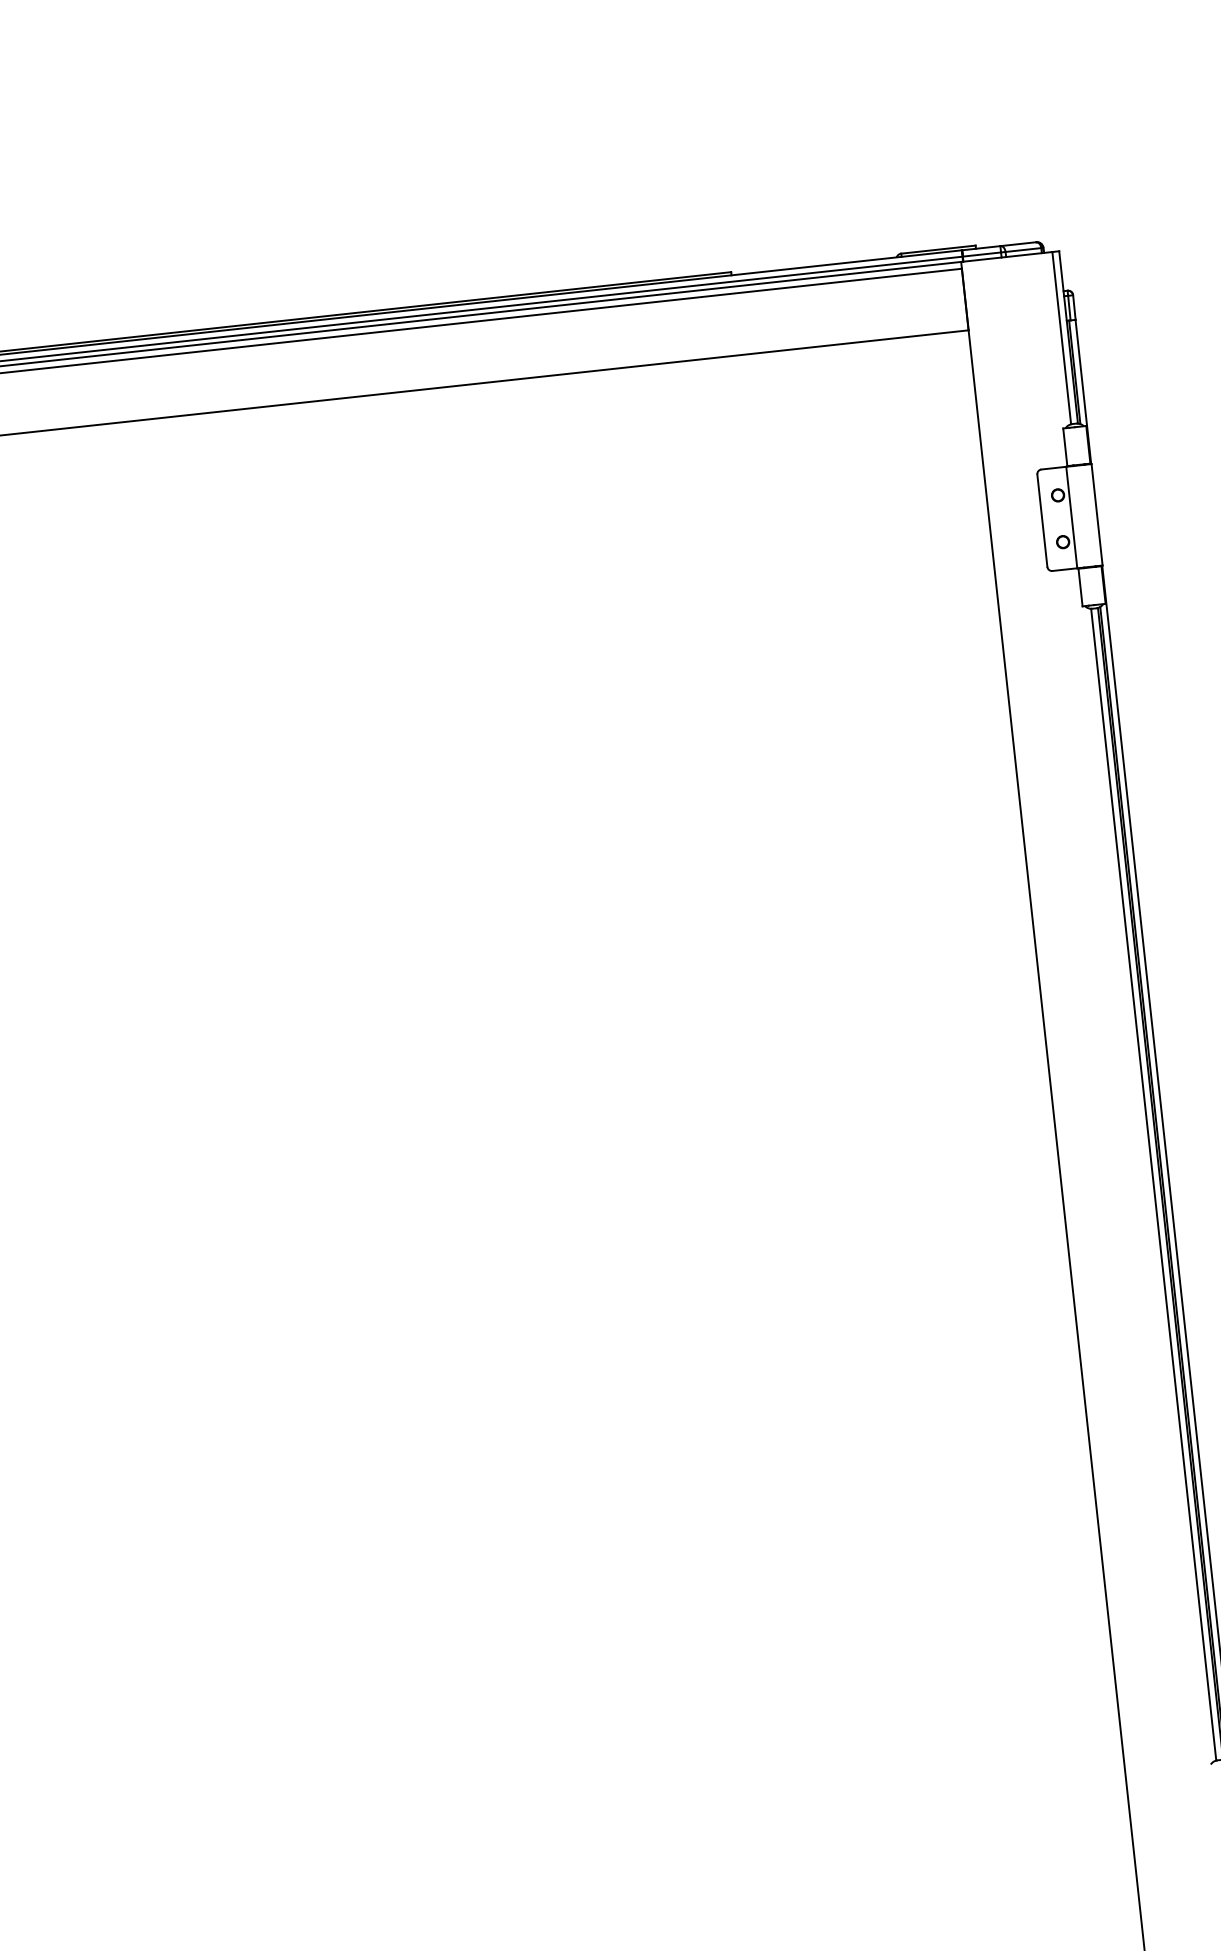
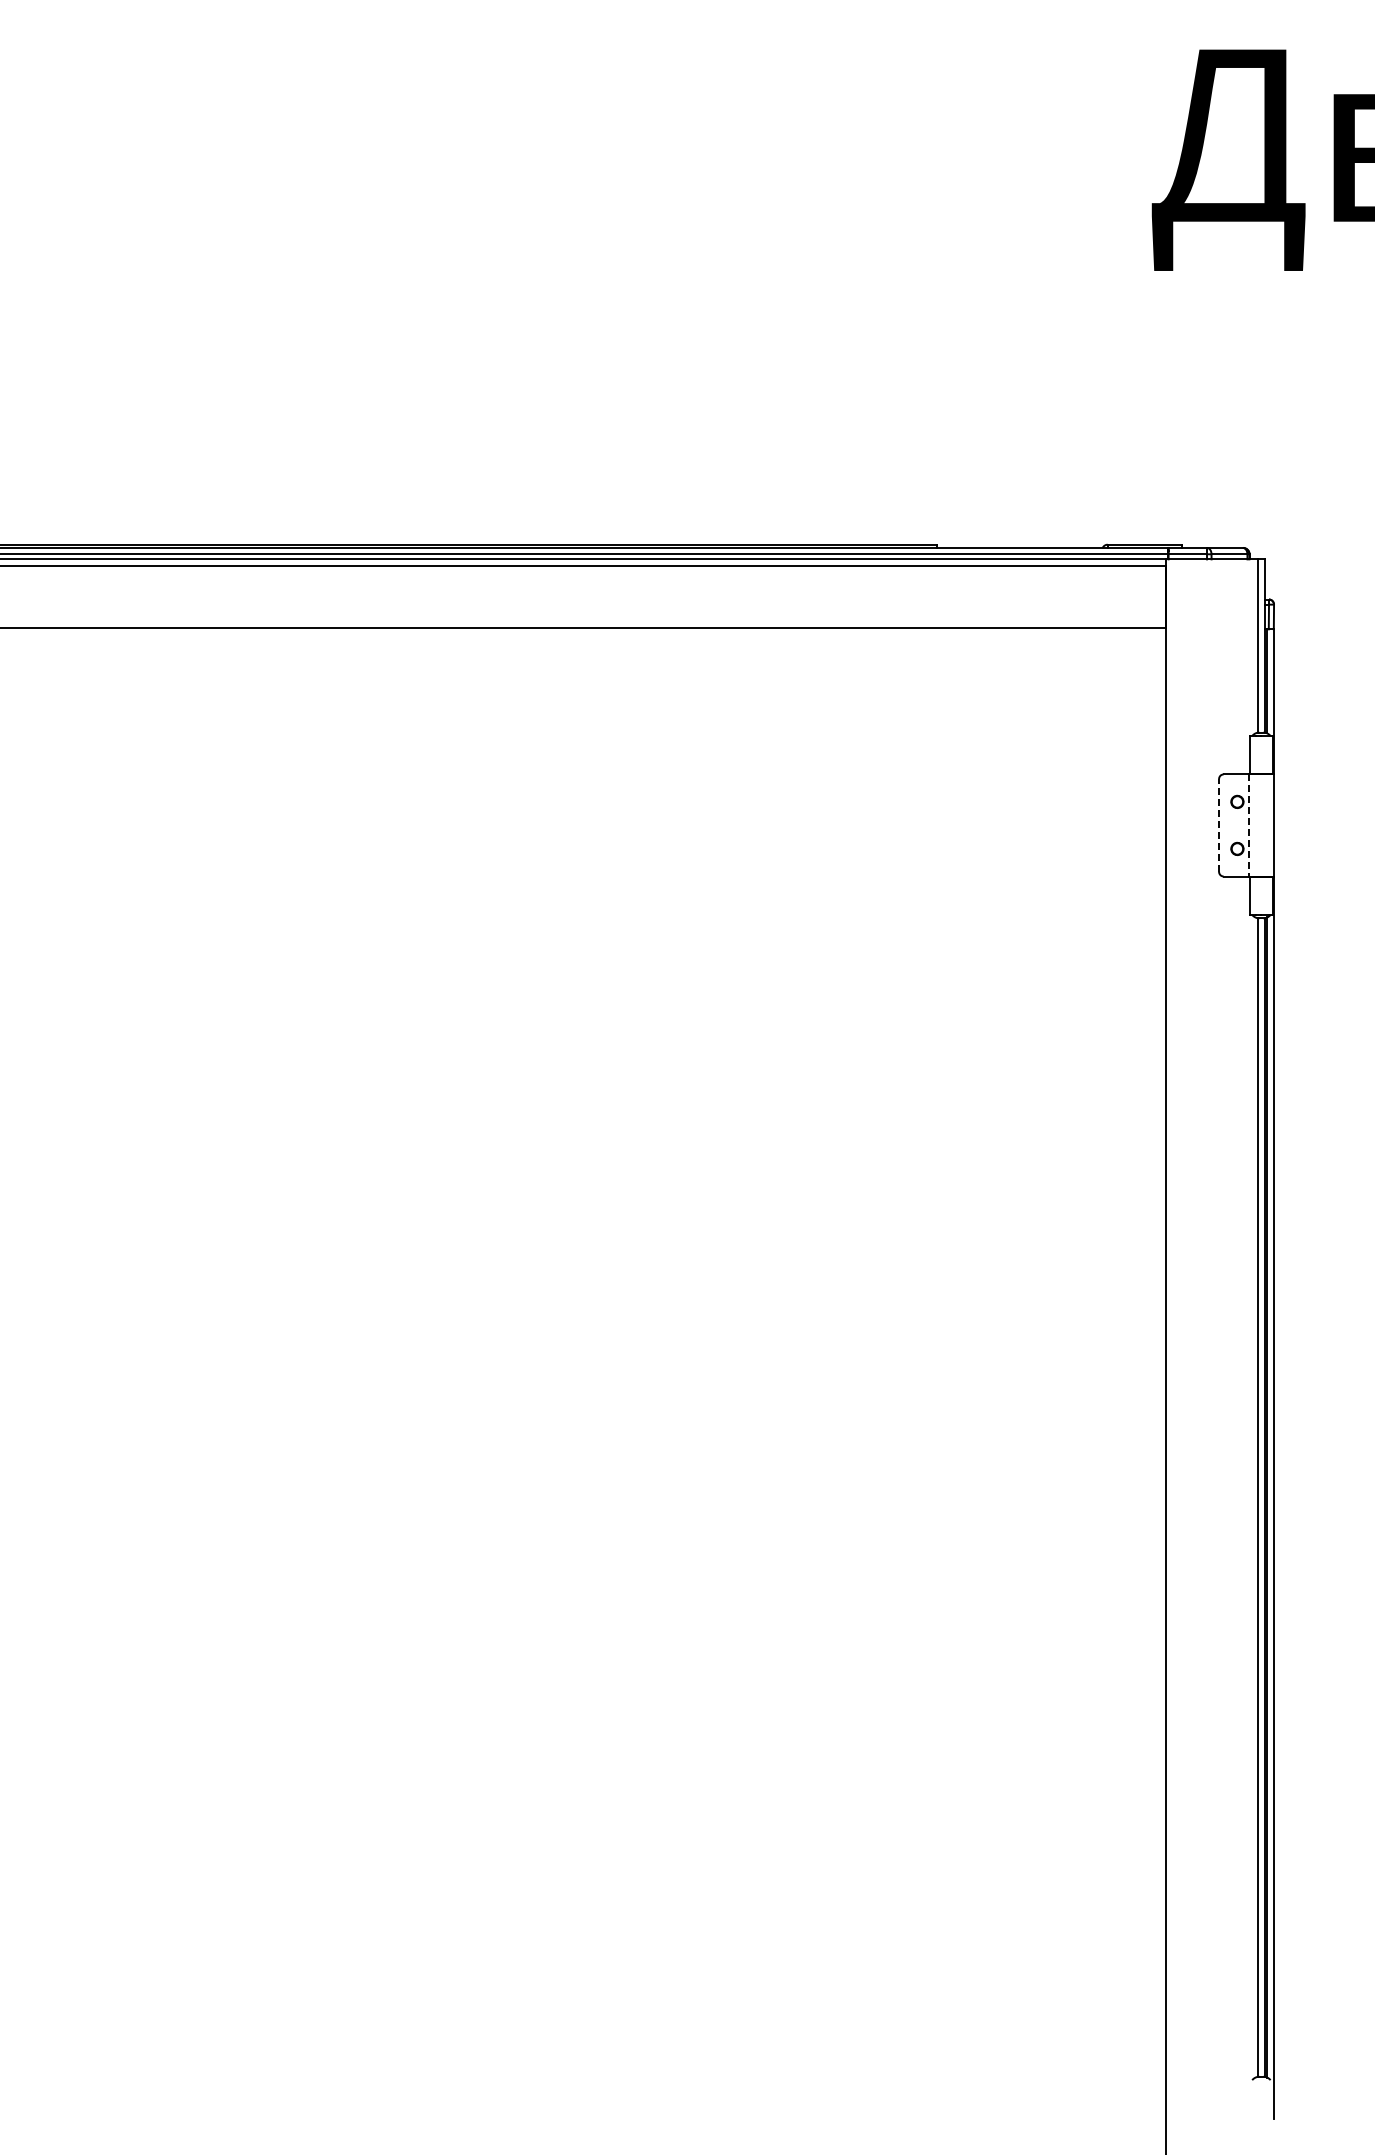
line: (1071, 517) -> (1248, 825), solid -> dashed
line: (1042, 519) -> (1219, 824), solid -> dashed

